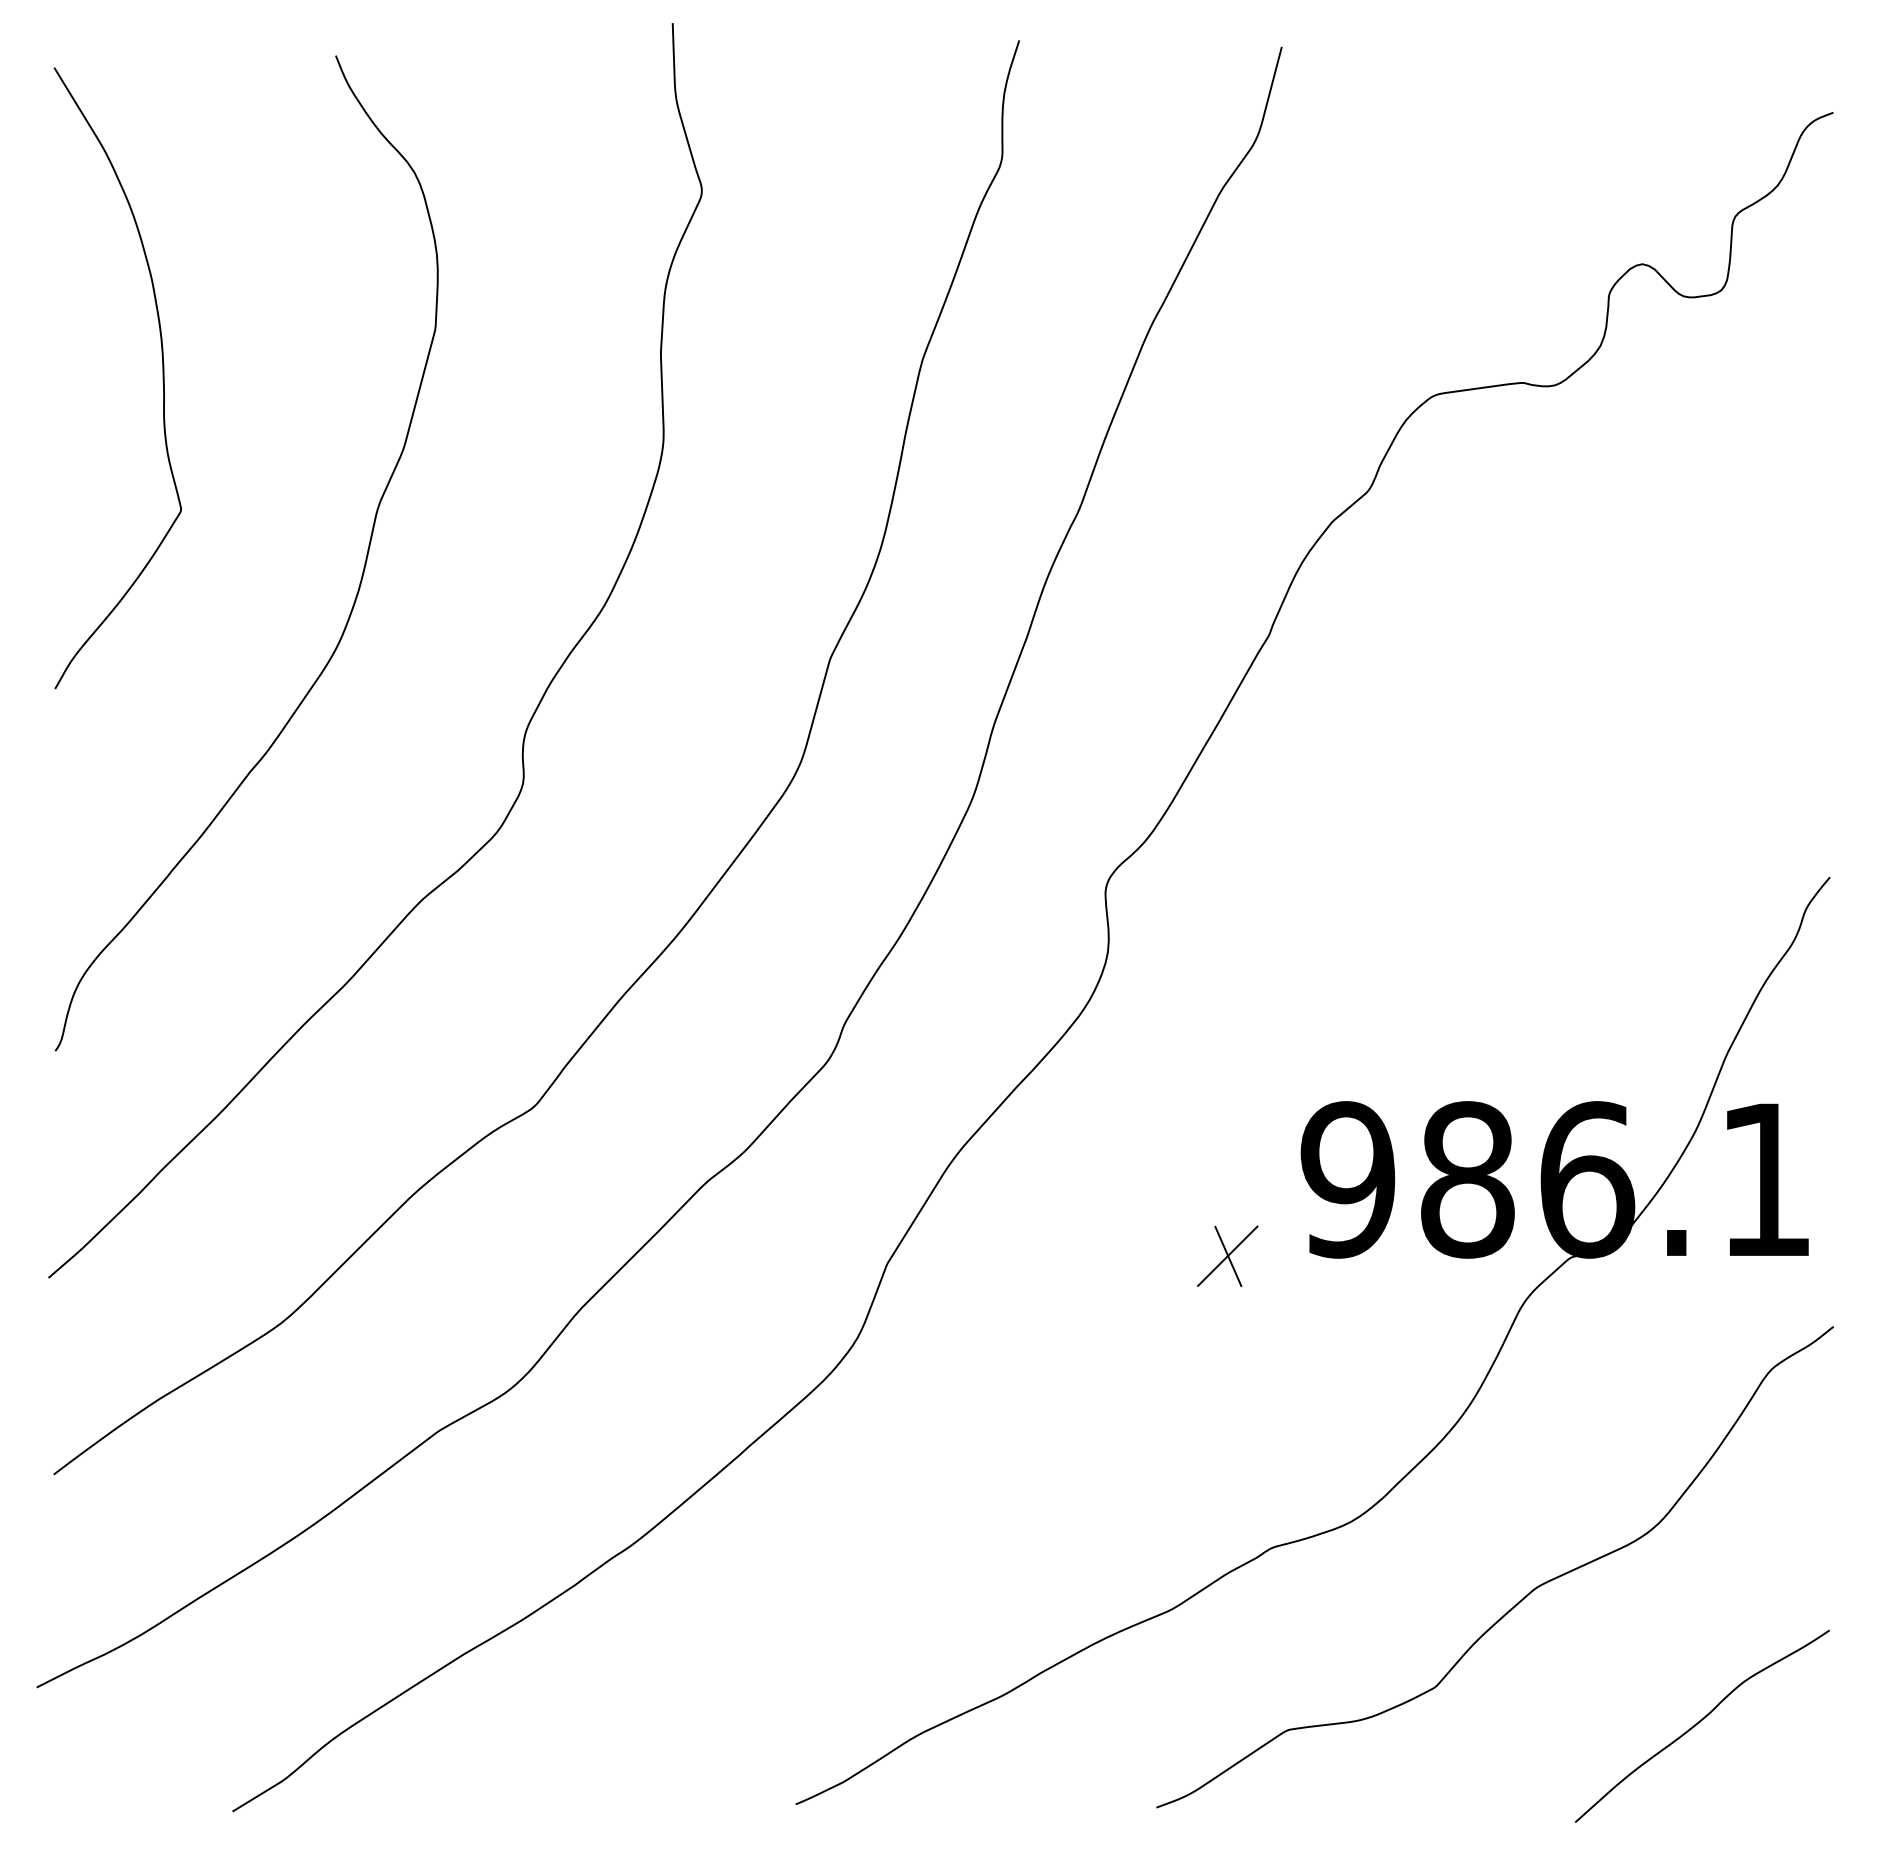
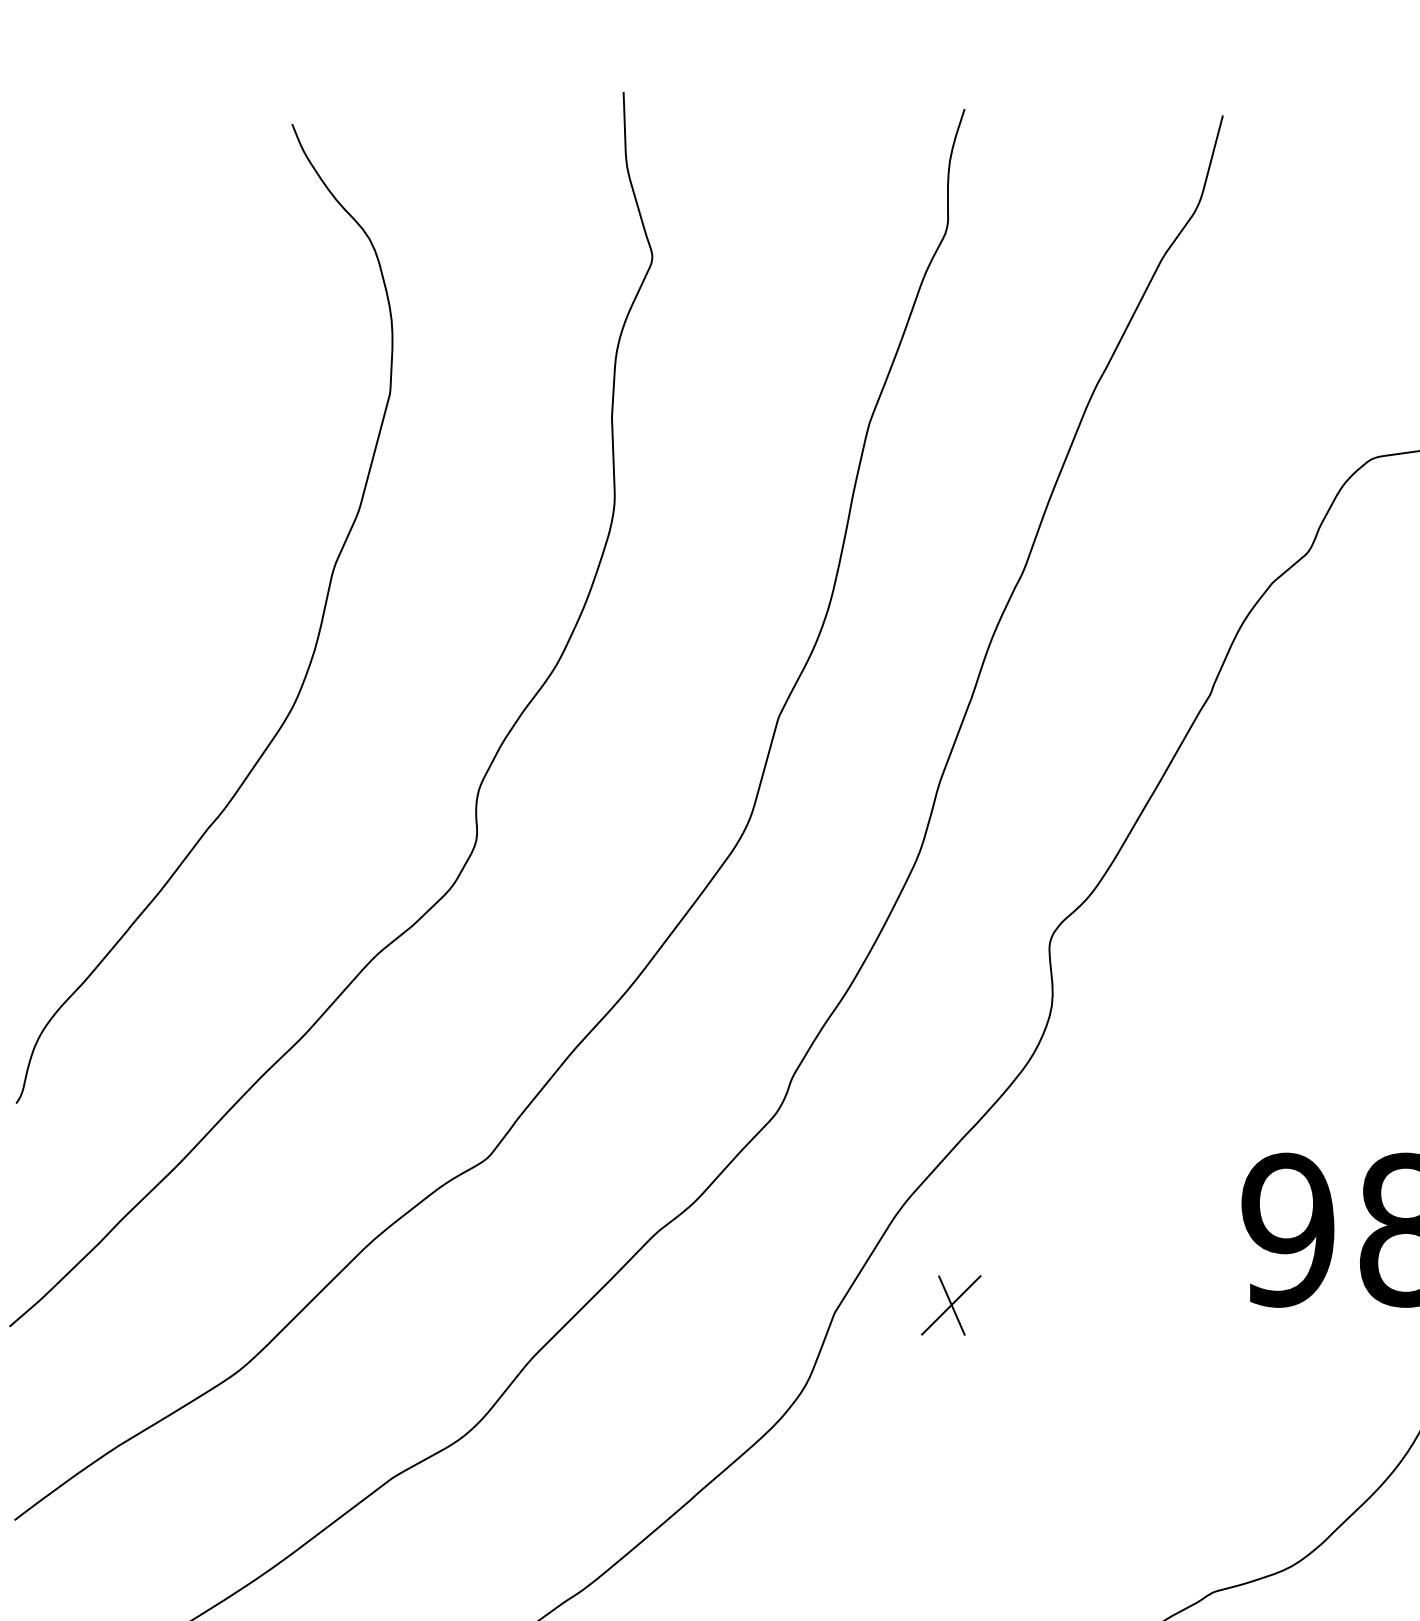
curve: (162, 378) -> (121, 441), removed
part: (1227, 1255) -> (951, 1304), moved

